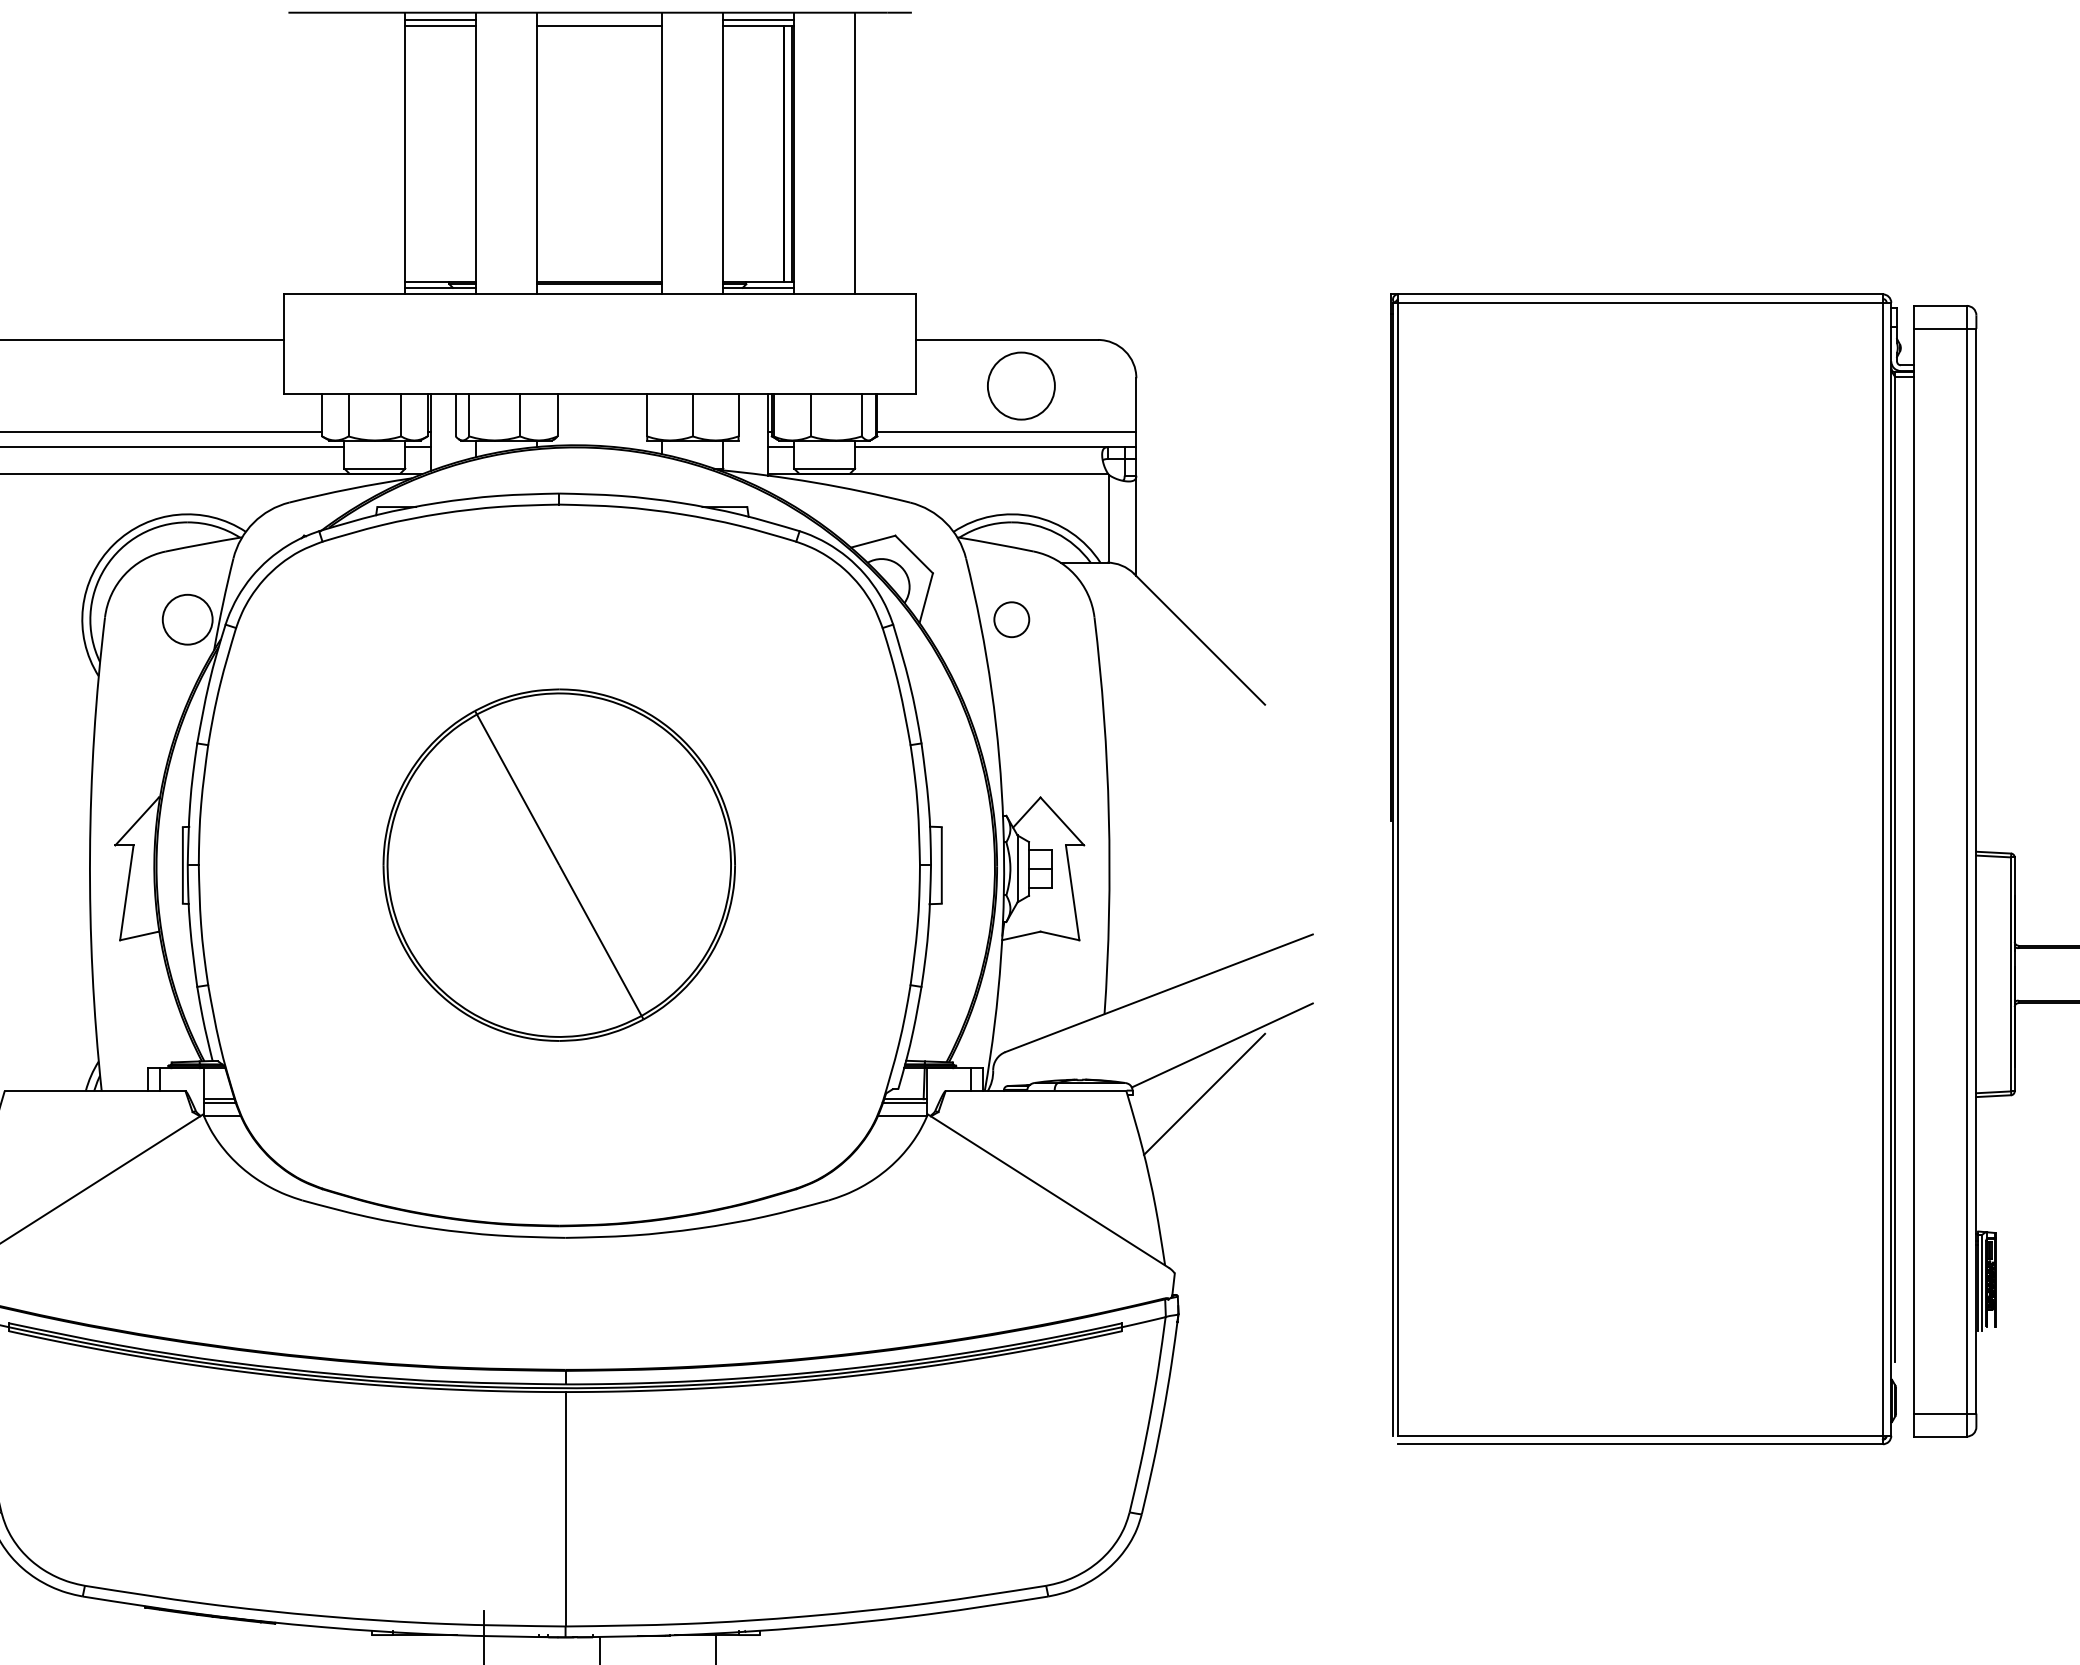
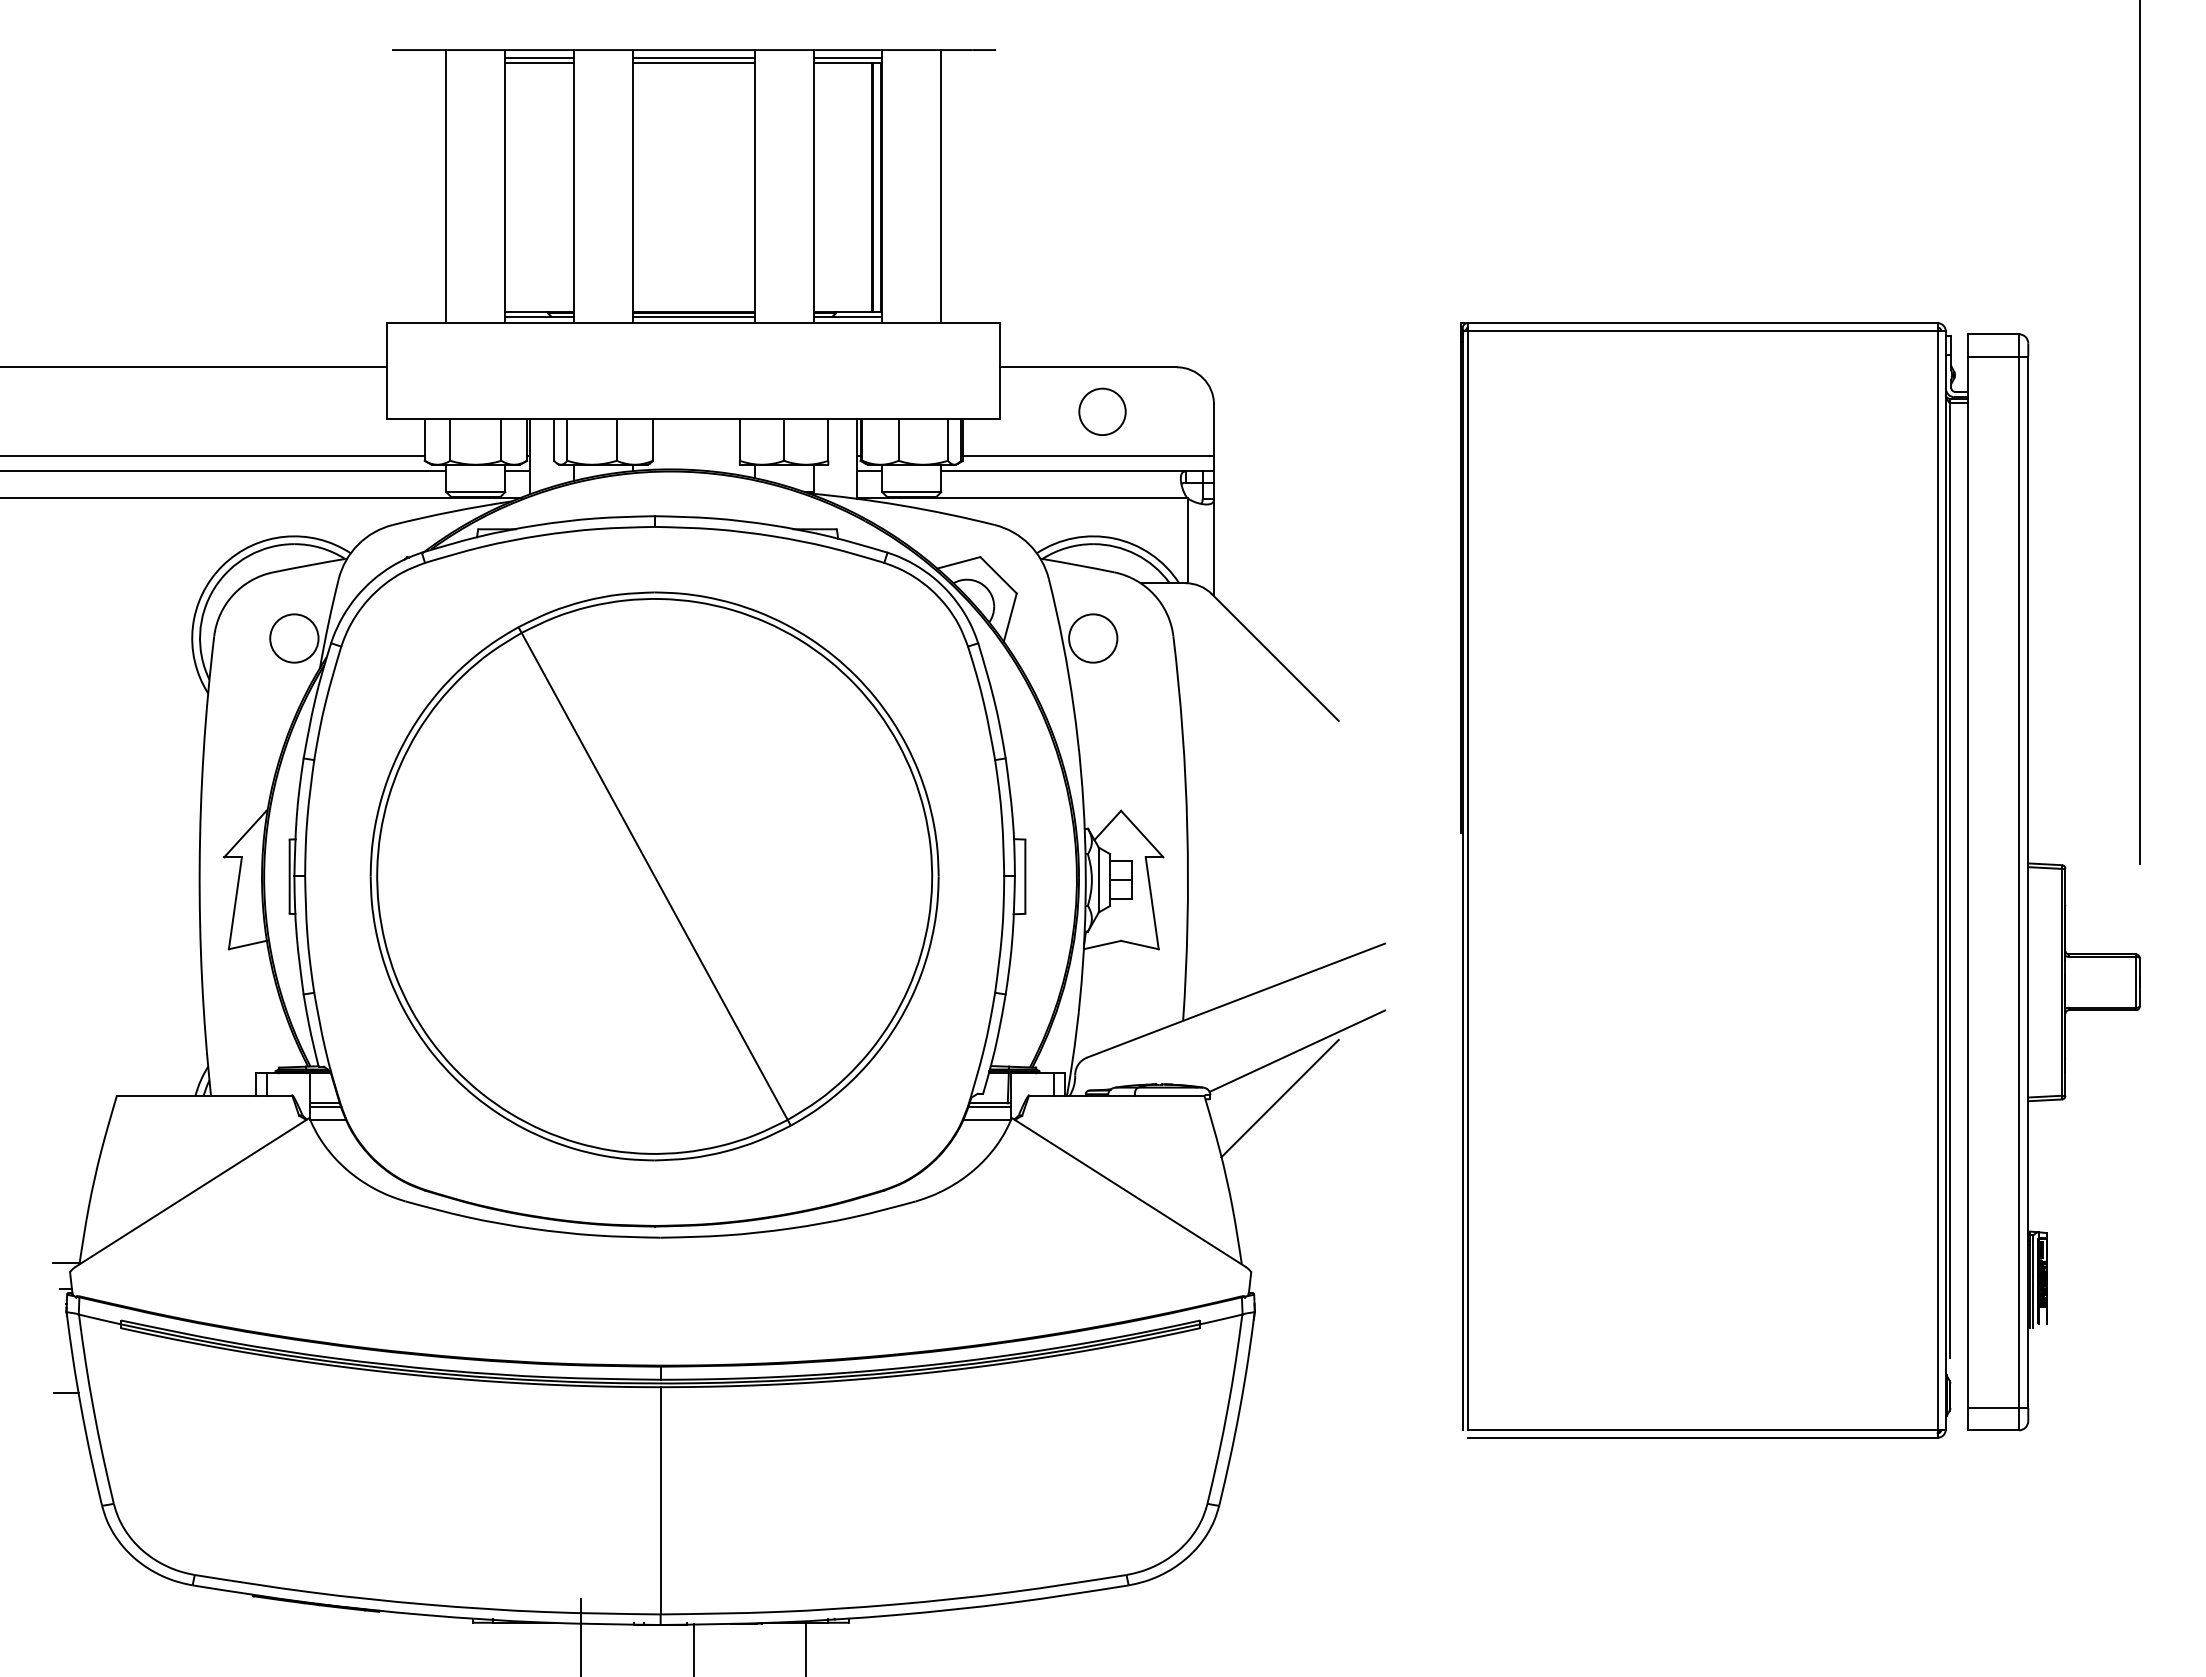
line: (599, 20) -> (693, 57), added
line: (344, 153) -> (446, 186), added
line: (599, 287) -> (693, 316), added
circle: (1021, 385) -> (1102, 411), size x0.71
circle: (1012, 619) -> (1093, 638), size x1.43
part: (559, 865) -> (654, 876), size x1.67

